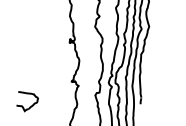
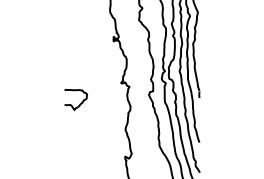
part: (26, 102) -> (75, 100), moved

